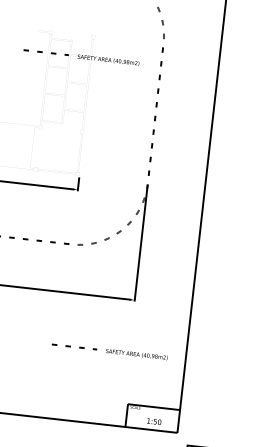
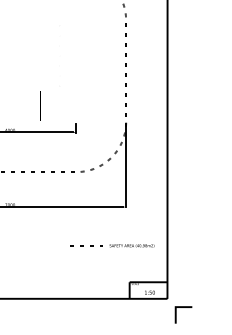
part: (81, 56) -> (68, 36), removed

